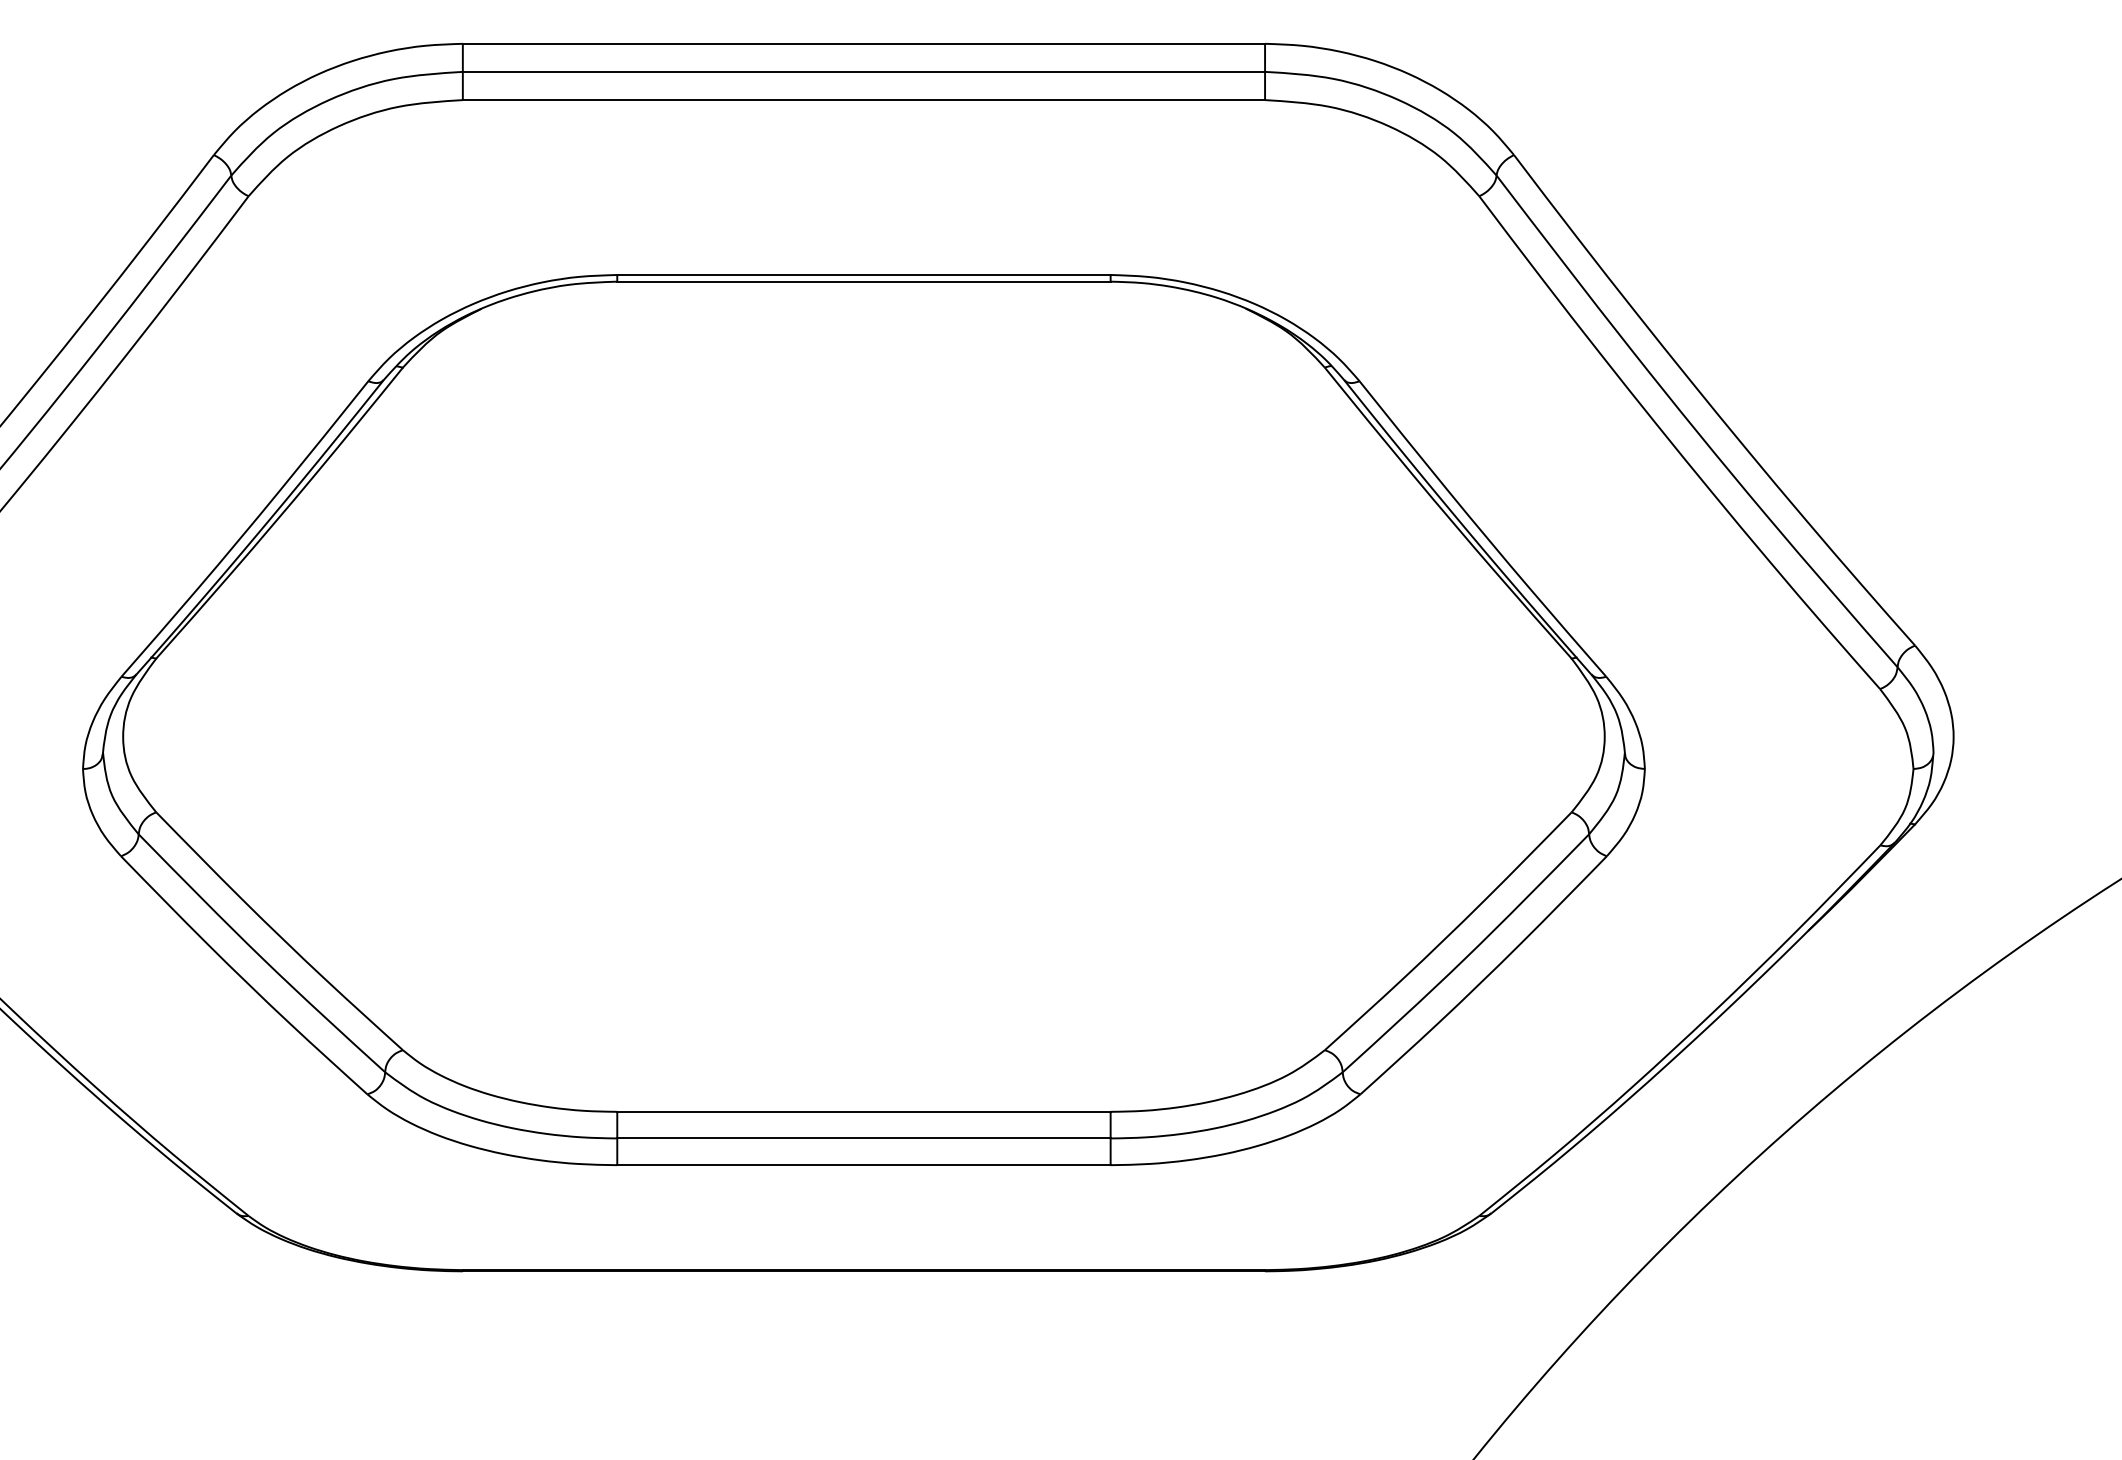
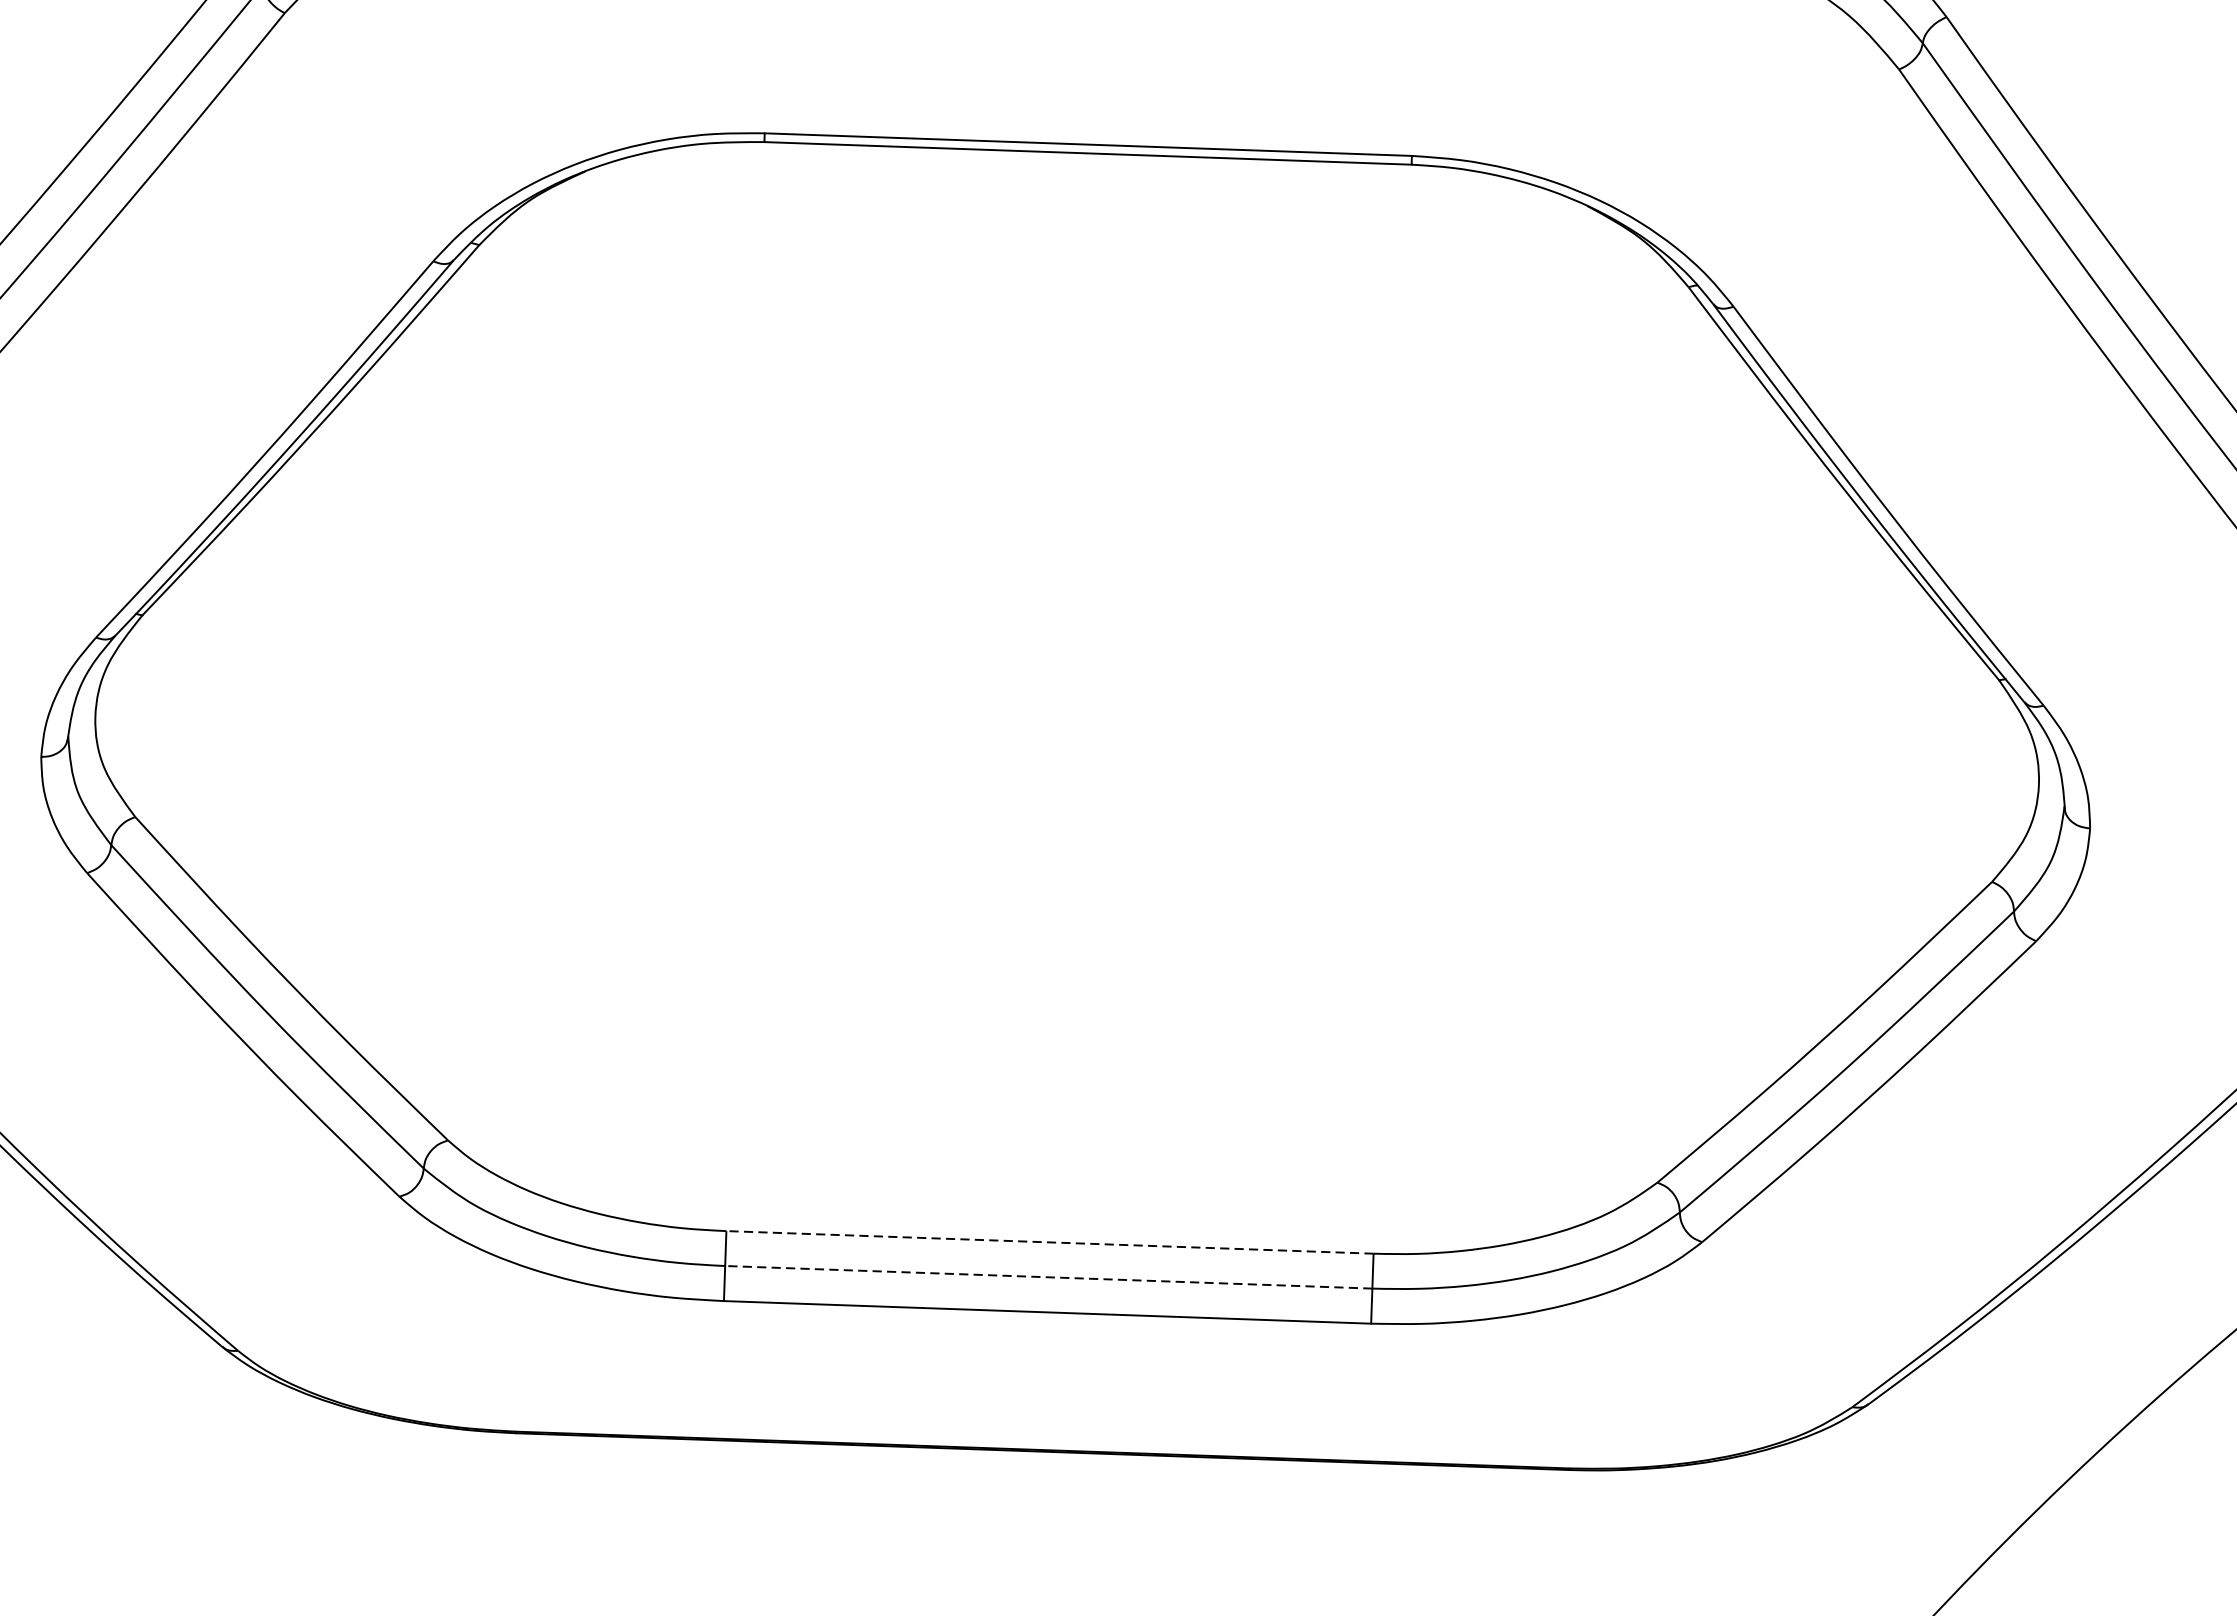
line: (863, 1111) -> (1049, 1241), solid -> dashed
line: (863, 1138) -> (1048, 1277), solid -> dashed

